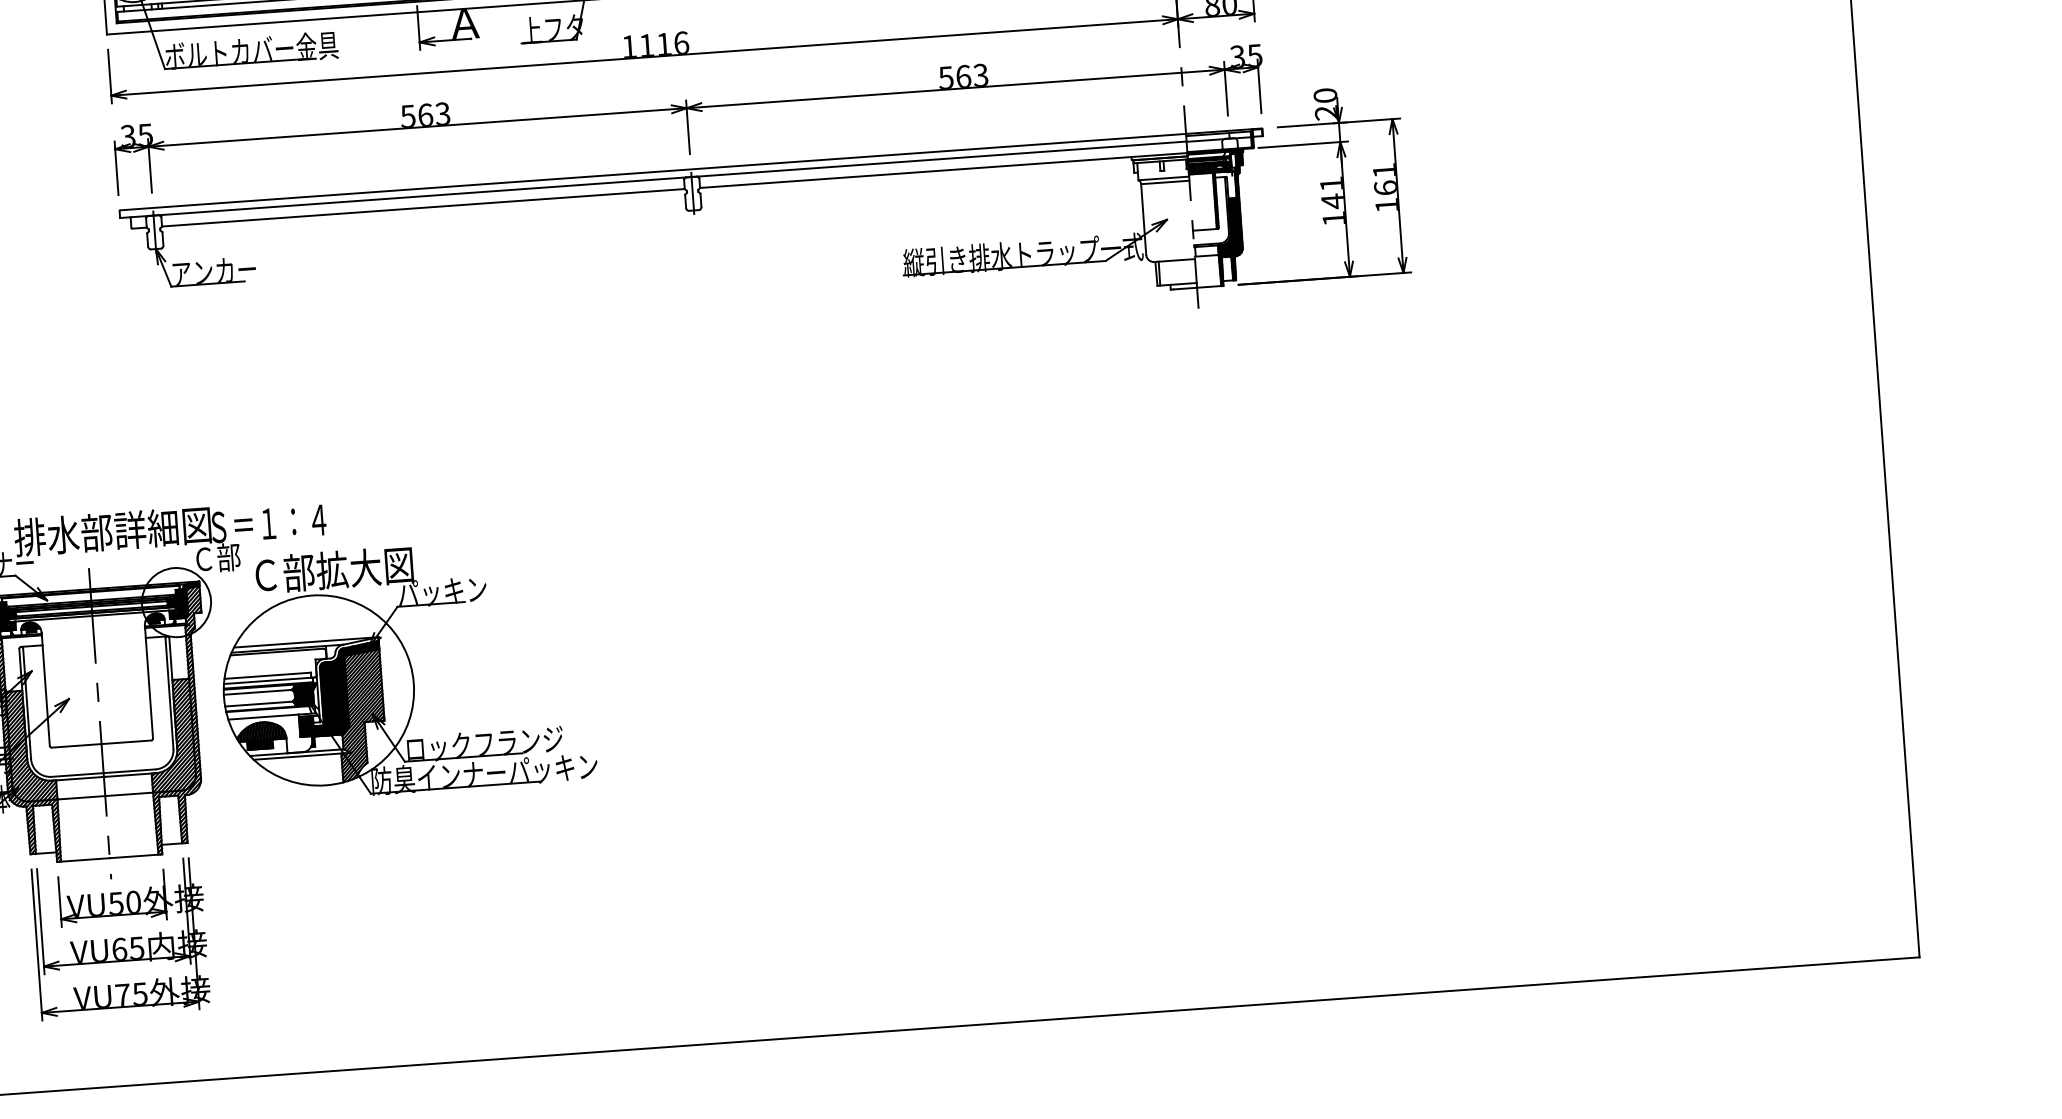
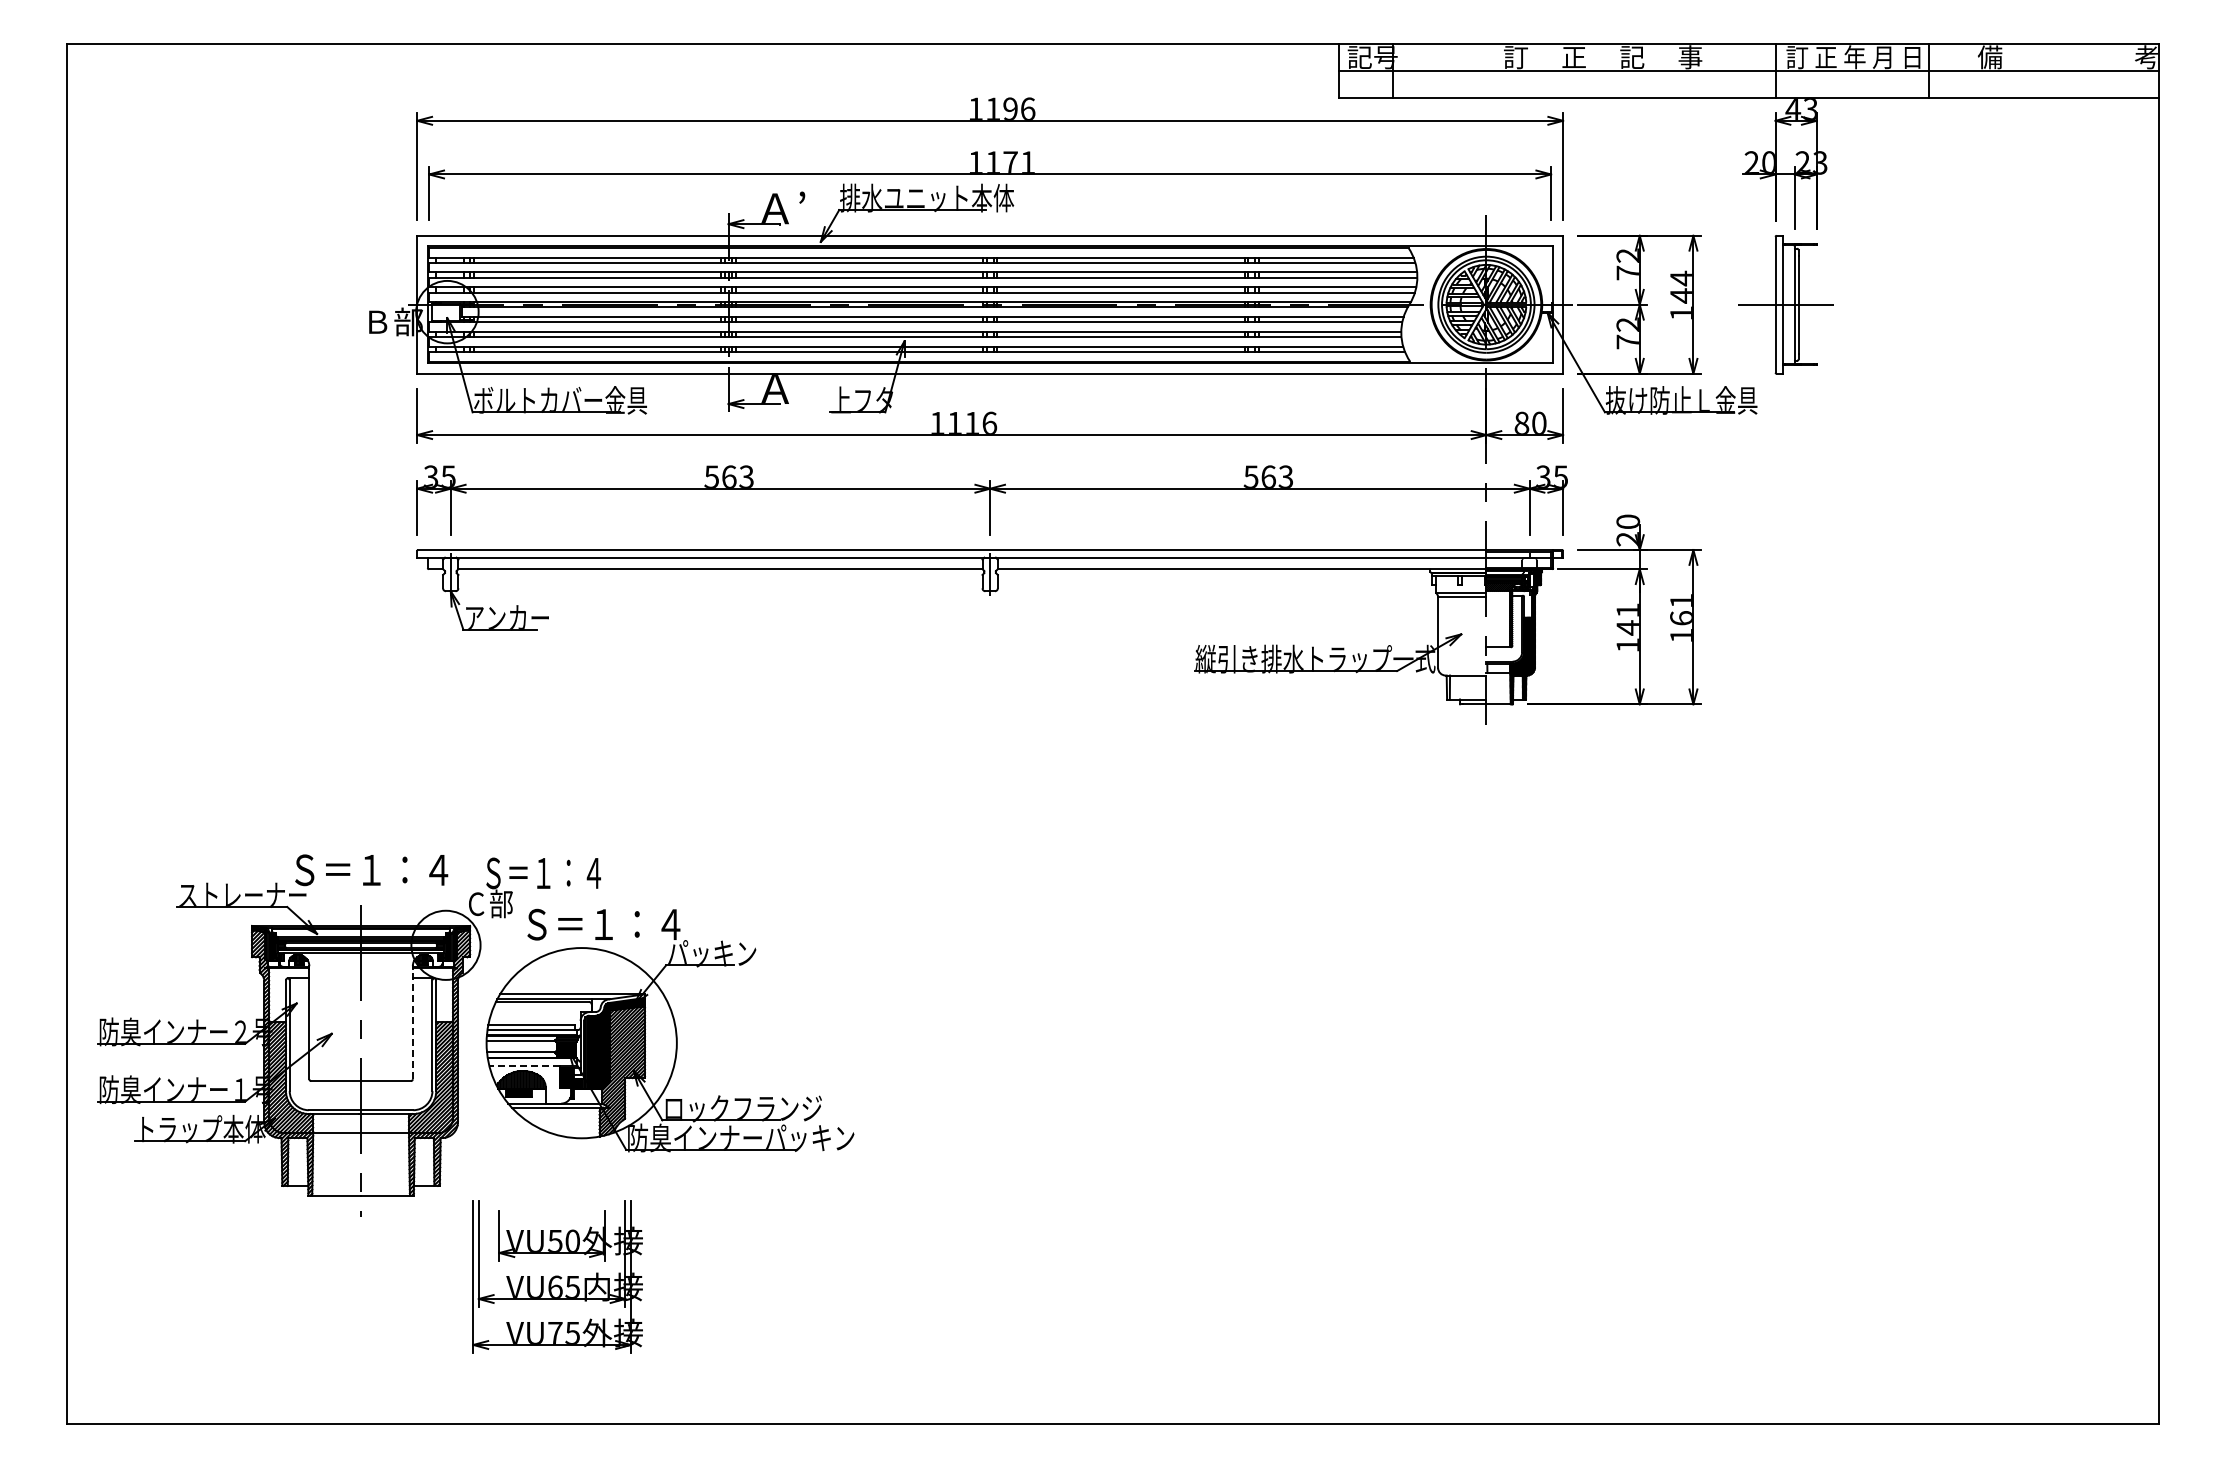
text: (112, 531) -> (387, 869), 排水部詳細図 -> Ｓ＝１：４
text: (334, 570) -> (605, 924), Ｃ部拡大図 -> Ｓ＝１：４
line: (148, 681) -> (412, 1022), solid -> dashed
line: (263, 716) -> (524, 1065), solid -> dashed
part: (120, 938) -> (557, 1276), moved

